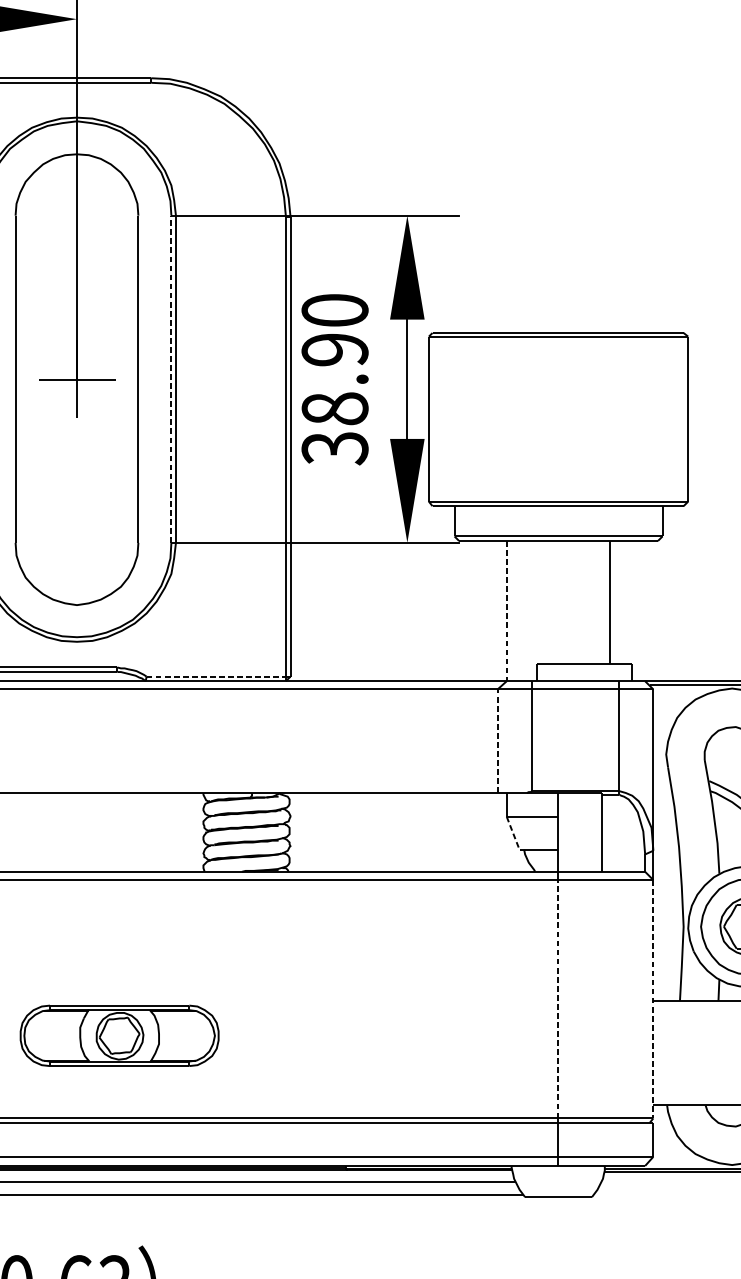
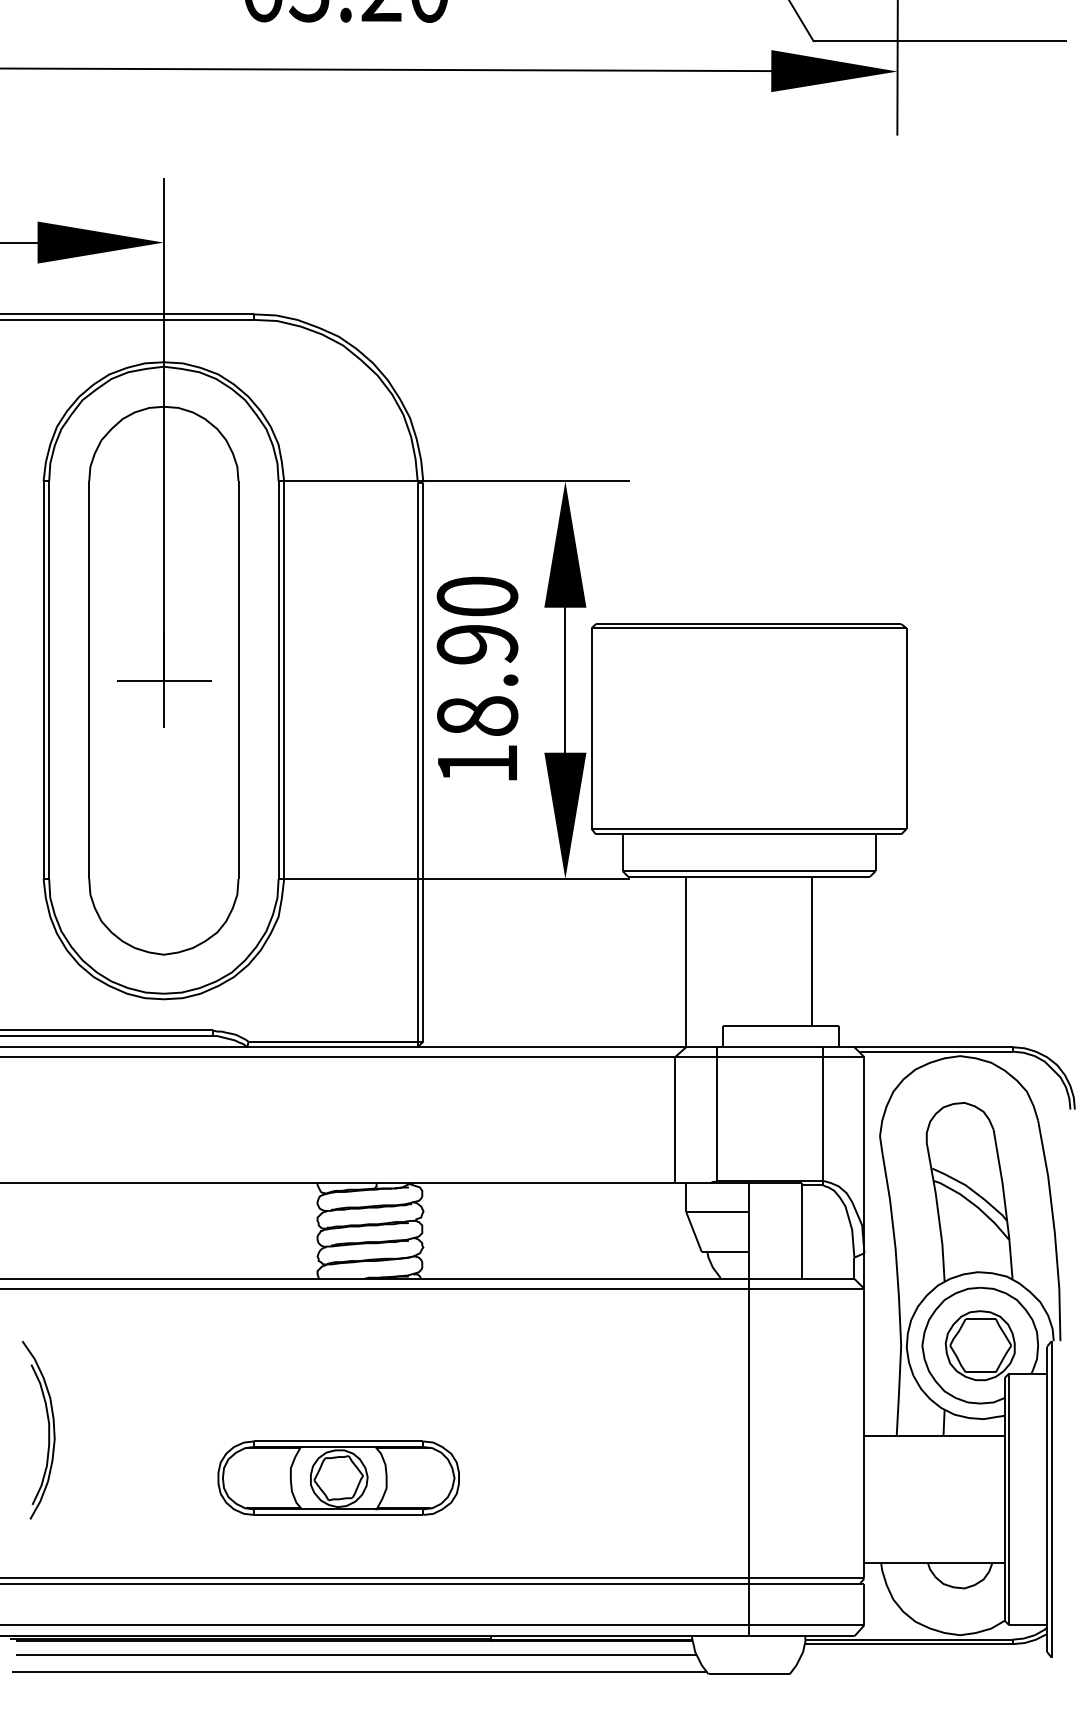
line: (171, 379) -> (278, 680), dashed -> solid
text: (335, 448) -> (477, 764), 38.90 -> 18.90
line: (507, 611) -> (686, 962), dashed -> solid
line: (216, 676) -> (333, 1041), dashed -> solid
line: (497, 741) -> (675, 1120), dashed -> solid
line: (513, 833) -> (694, 1232), dashed -> solid
line: (558, 999) -> (748, 1433), dashed -> solid
line: (653, 999) -> (864, 1433), dashed -> solid
part: (119, 1035) -> (338, 1477), moved

